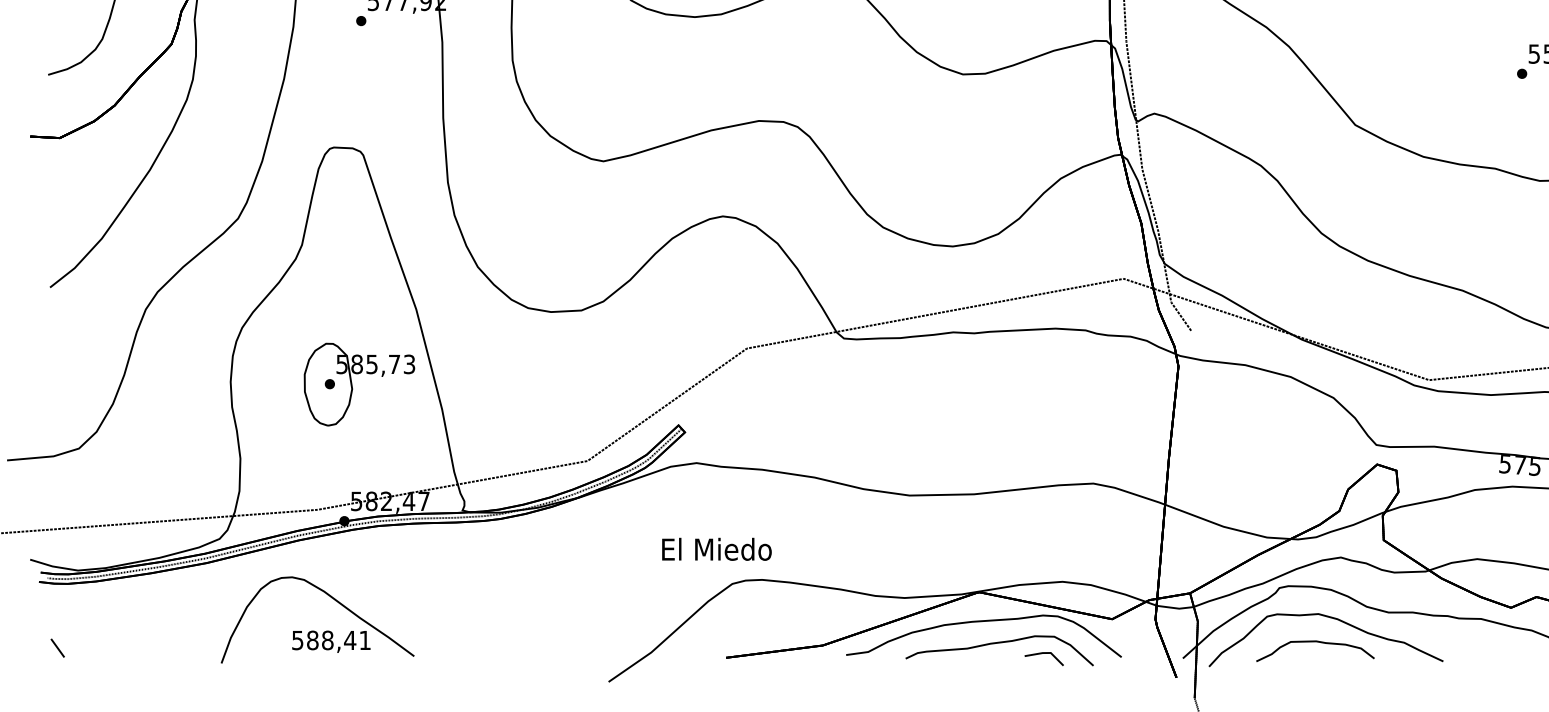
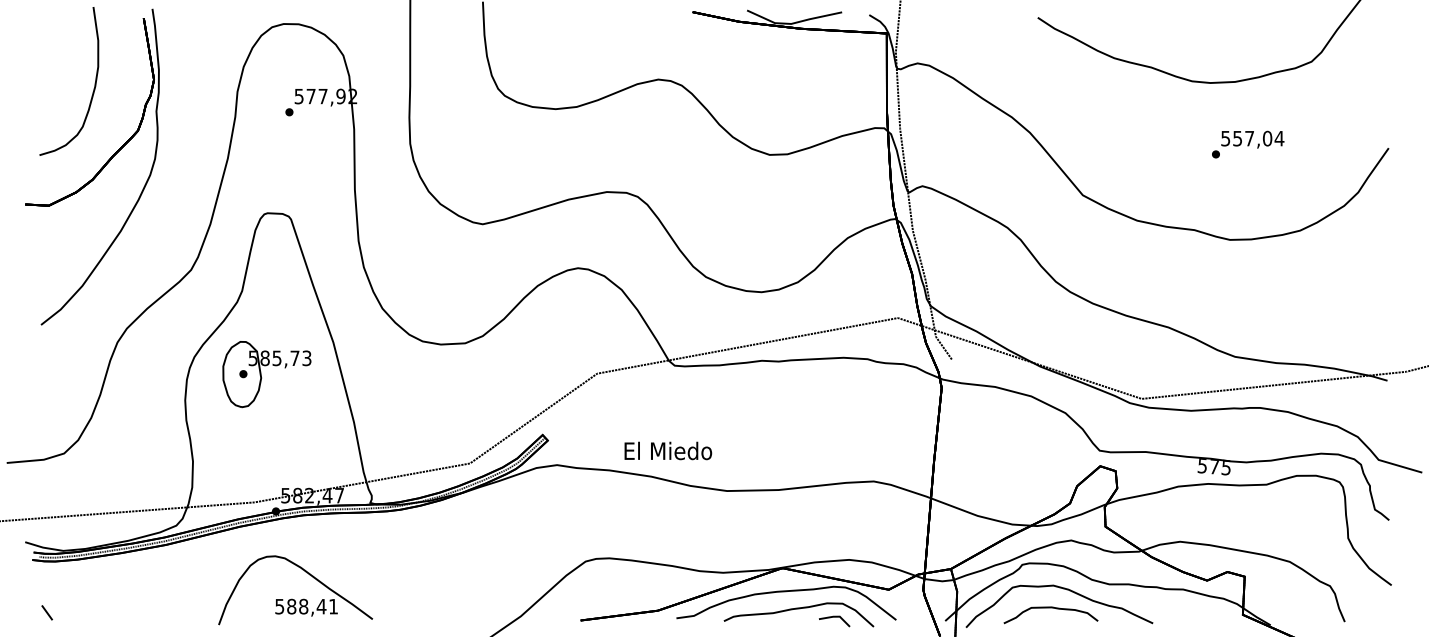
part: (358, 384) -> (266, 374), moved
text: (717, 548) -> (668, 450), moved
part: (313, 630) -> (292, 598), moved

